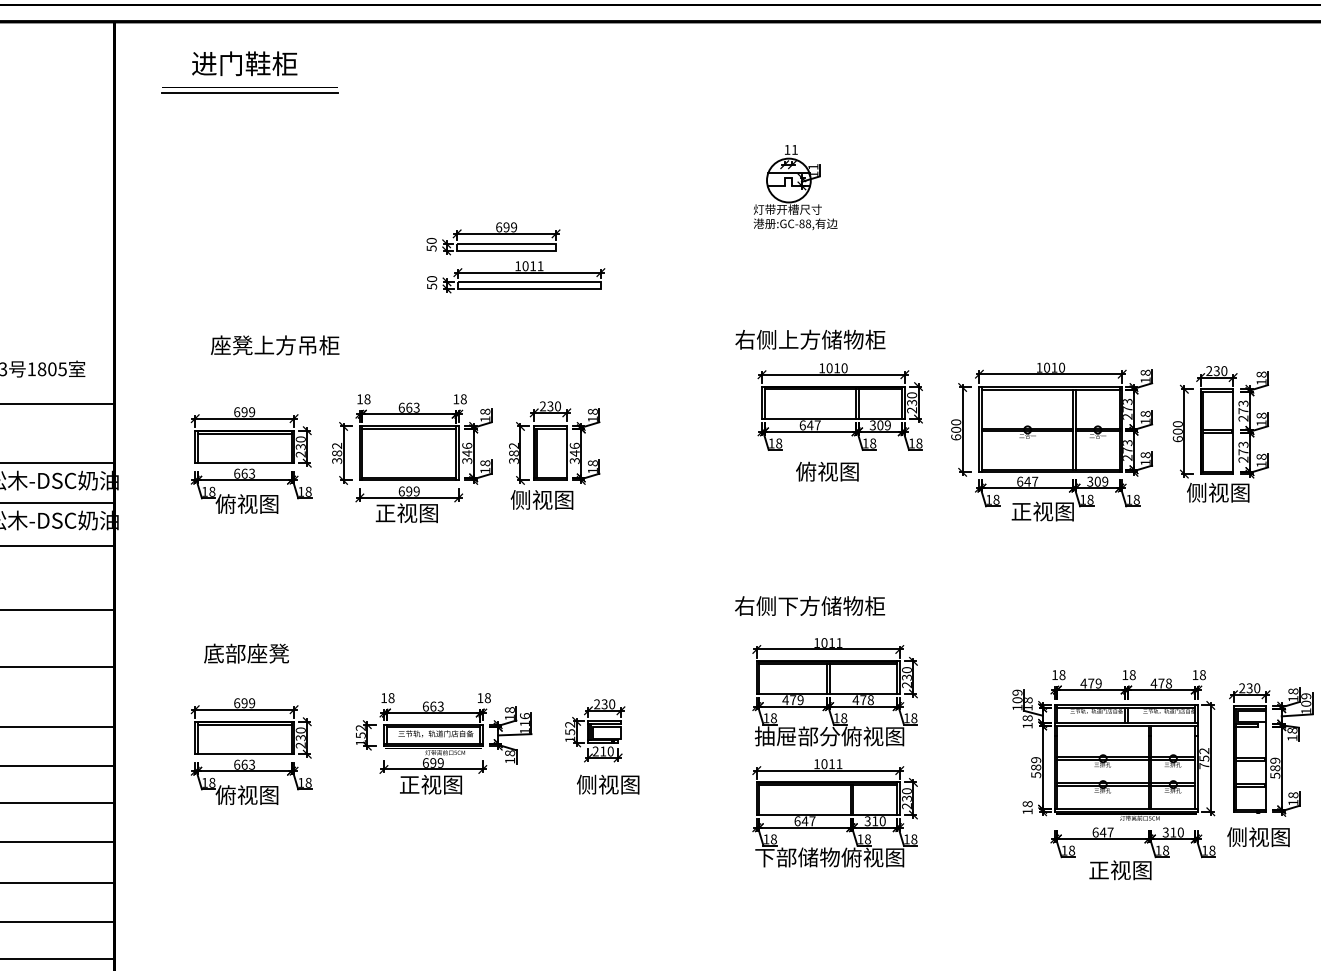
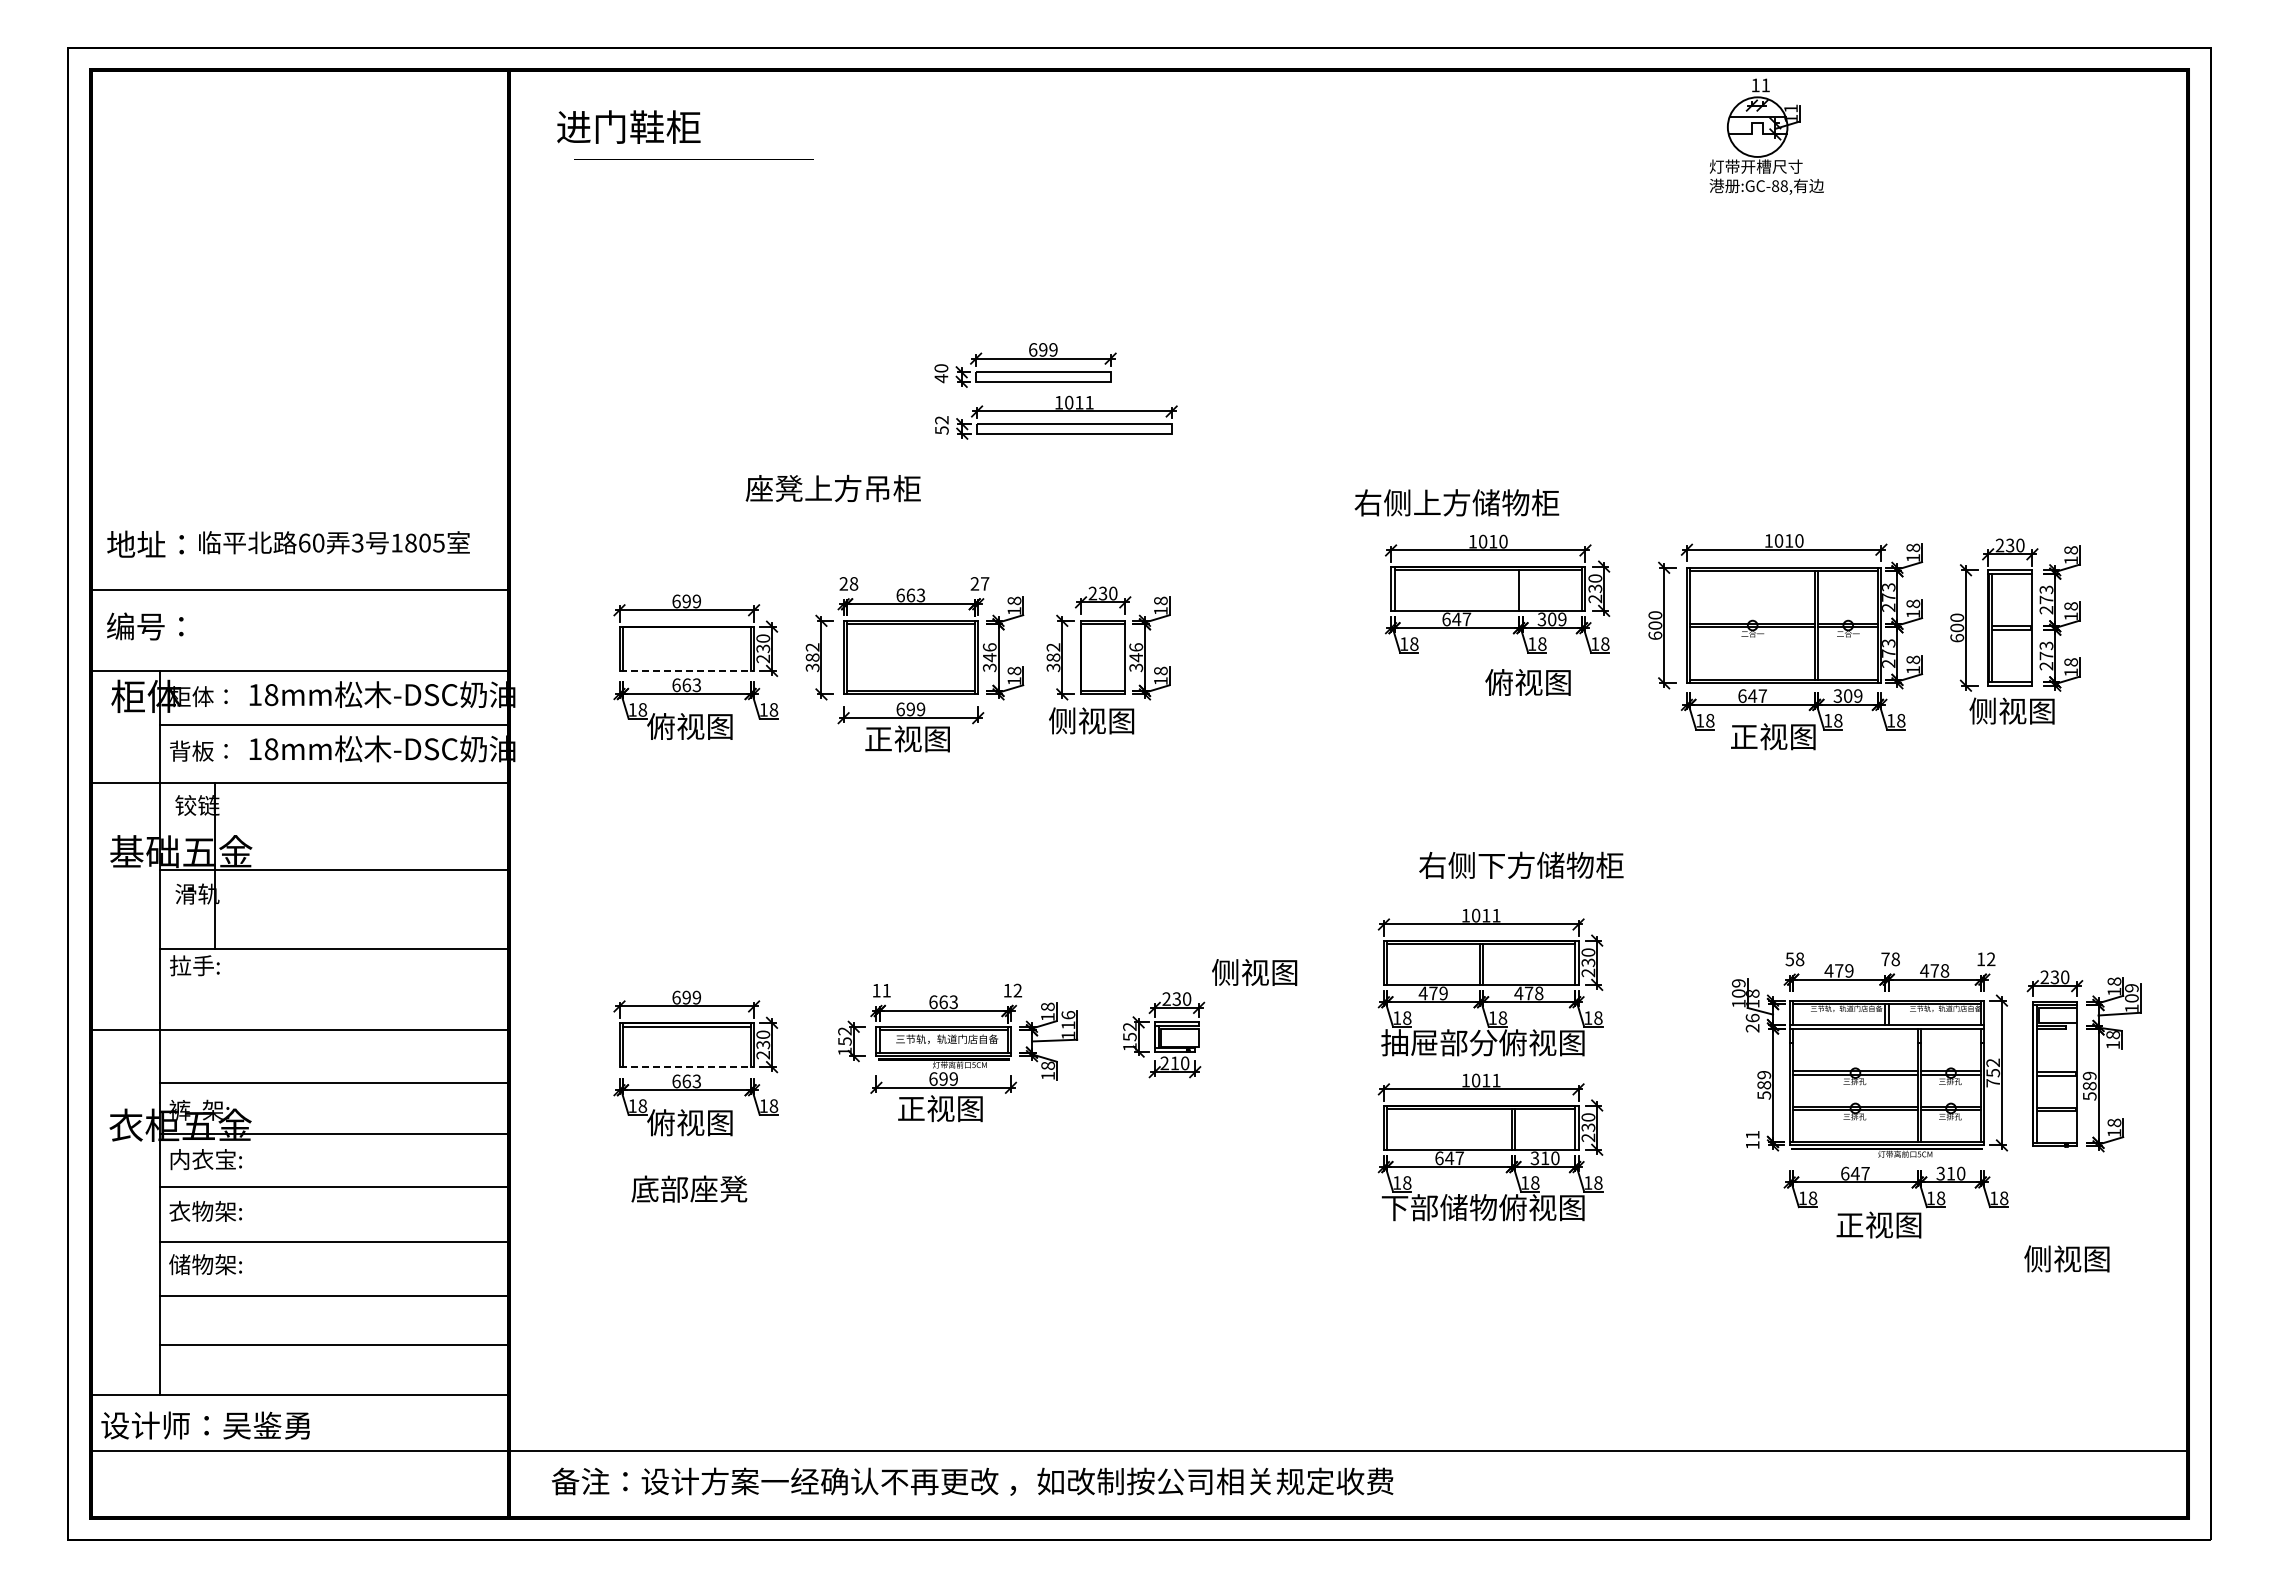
text: (244, 63) -> (628, 126), moved
line: (250, 92) -> (694, 166), removed
part: (795, 187) -> (1766, 136), moved
text: (431, 248) -> (941, 378), 50 -> 40
text: (431, 279) -> (941, 420), 50 -> 52
text: (274, 345) -> (832, 488), moved
text: (359, 399) -> (843, 583), 18 -> 28
text: (459, 399) -> (979, 583), 18 -> 27
line: (858, 404) -> (1522, 590), removed
line: (244, 433) -> (686, 630), removed
line: (536, 453) -> (1084, 657), removed
line: (245, 462) -> (687, 670), solid -> dashed
text: (826, 471) -> (1527, 682), moved
text: (810, 605) -> (1521, 864), moved
text: (246, 653) -> (689, 1188), moved
text: (1054, 675) -> (1789, 959), 18 -> 58
text: (1125, 675) -> (1885, 959), 18 -> 78
text: (1203, 675) -> (1991, 959), 18 -> 12
text: (391, 697) -> (886, 990), 18 -> 11
text: (487, 697) -> (1017, 990), 18 -> 12
text: (1027, 721) -> (1752, 1022), 18 -> 26
line: (245, 754) -> (687, 1067), solid -> dashed
text: (608, 784) -> (1254, 972), moved
text: (1027, 803) -> (1752, 1134), 18 -> 11
text: (1258, 836) -> (2066, 1258), moved

